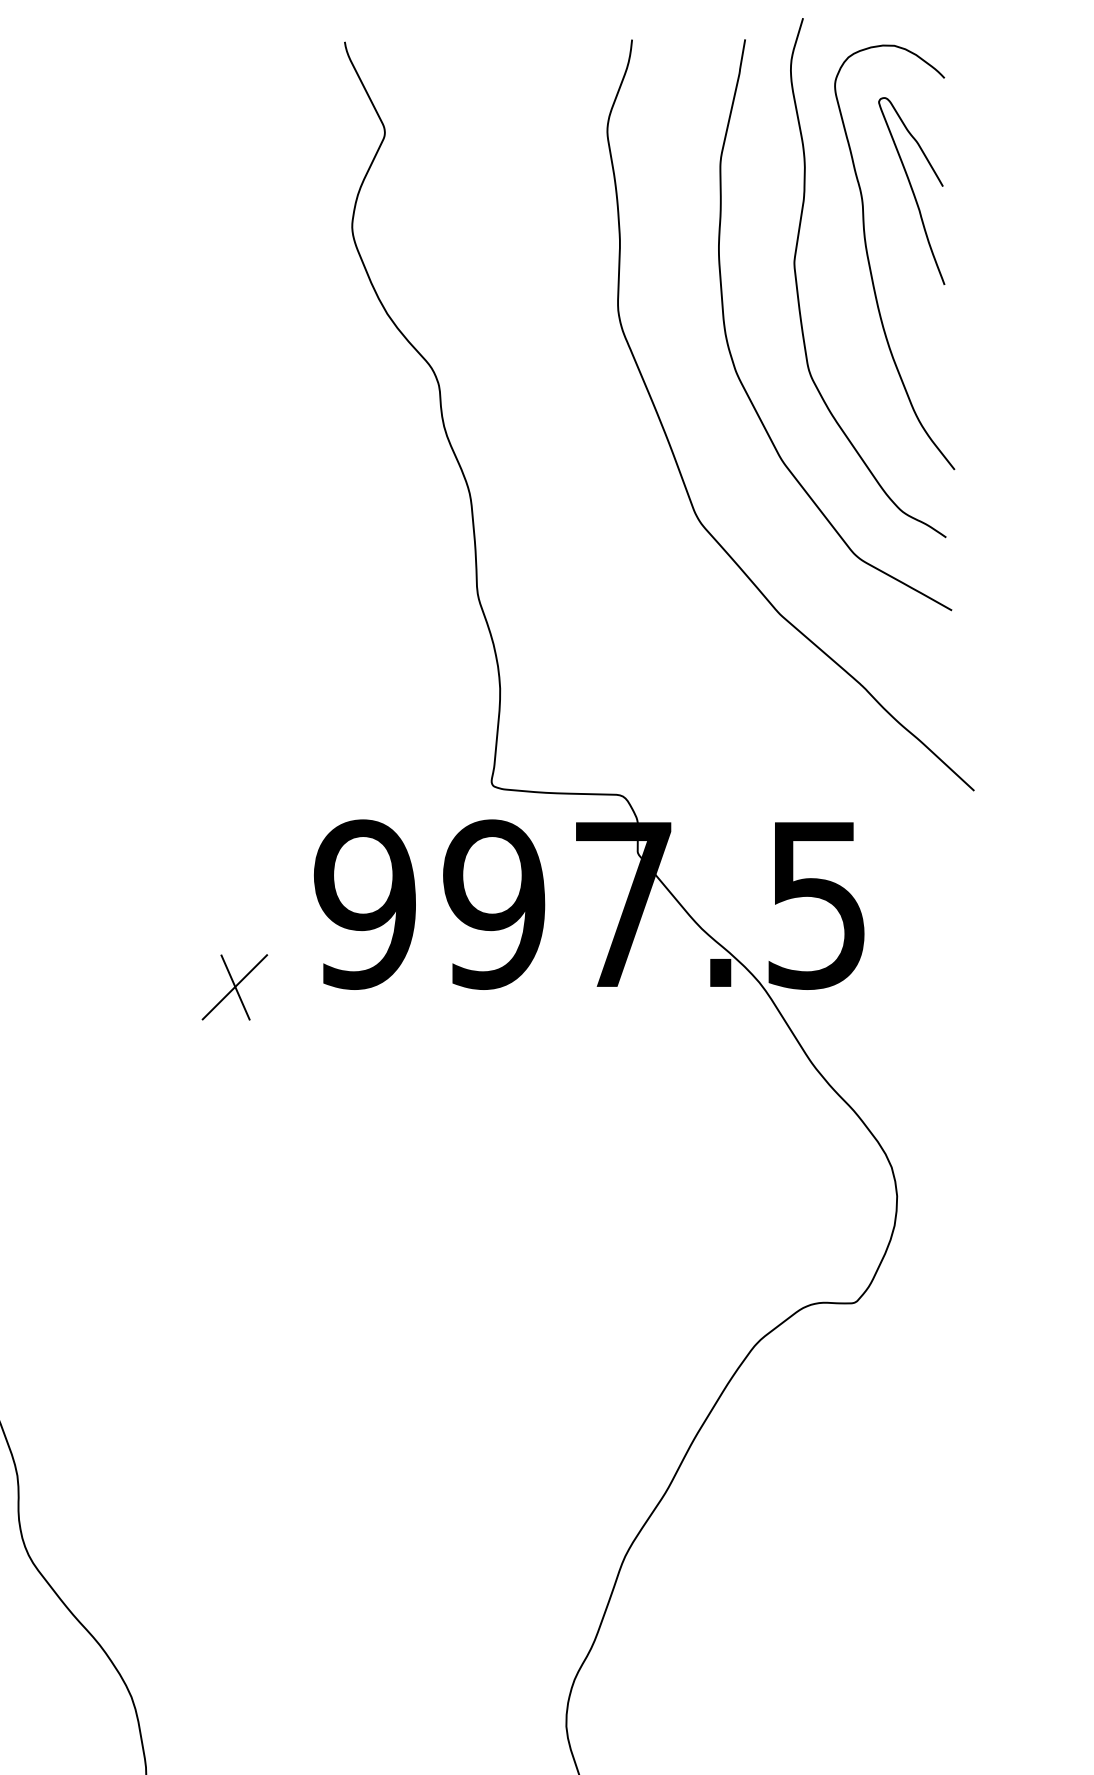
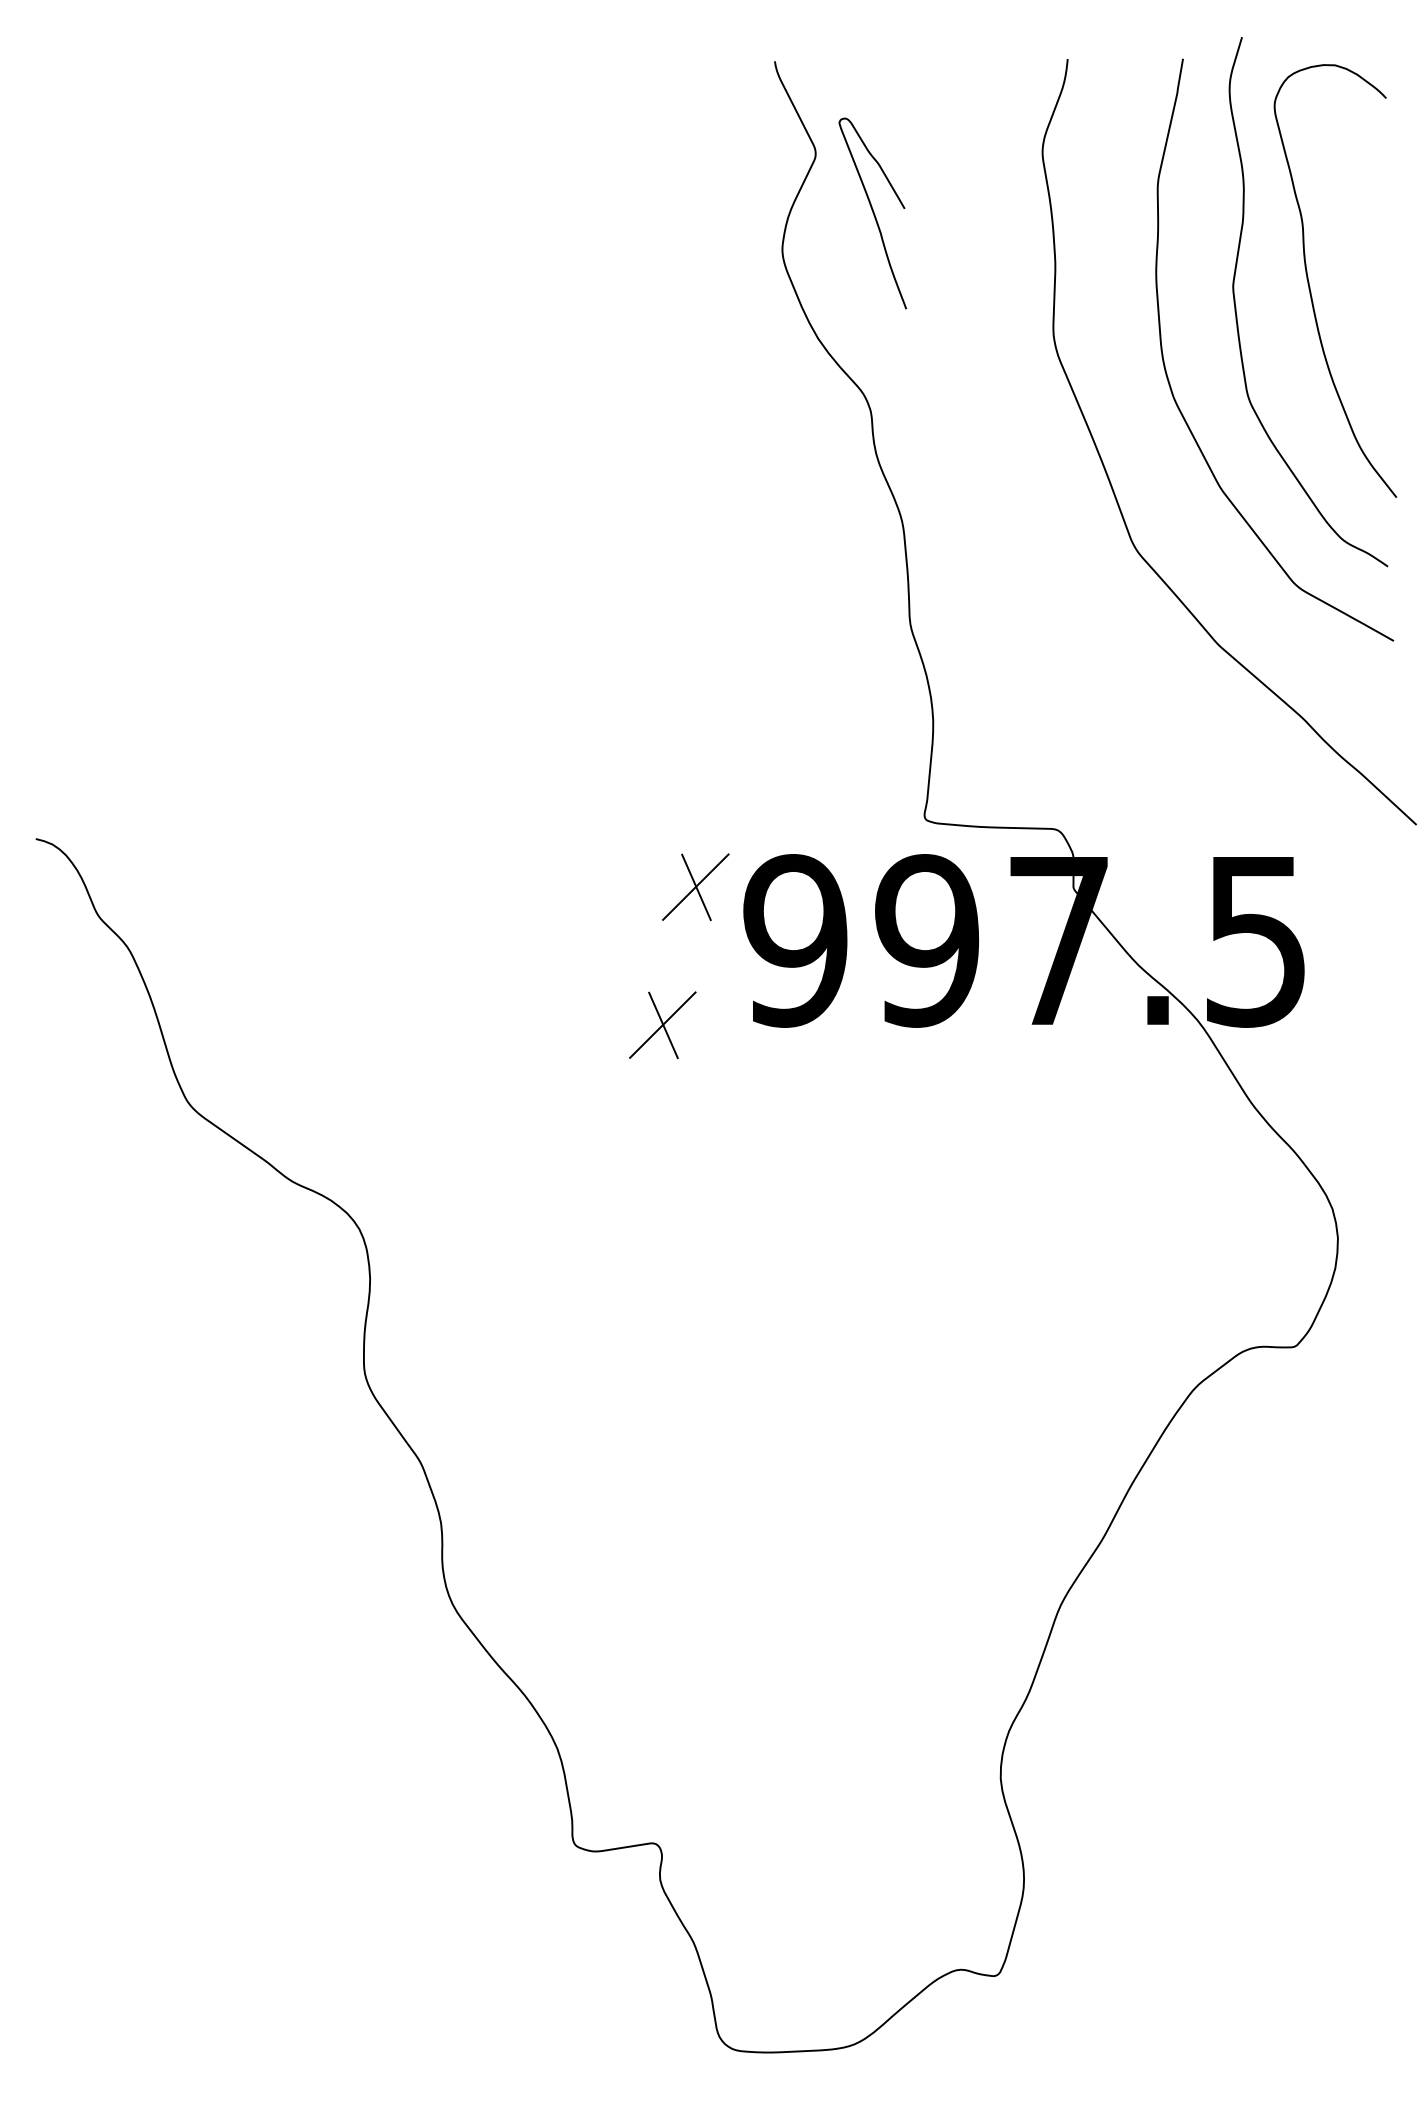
curve: (911, 191) -> (872, 213), moved
part: (266, 852) -> (695, 887), added

